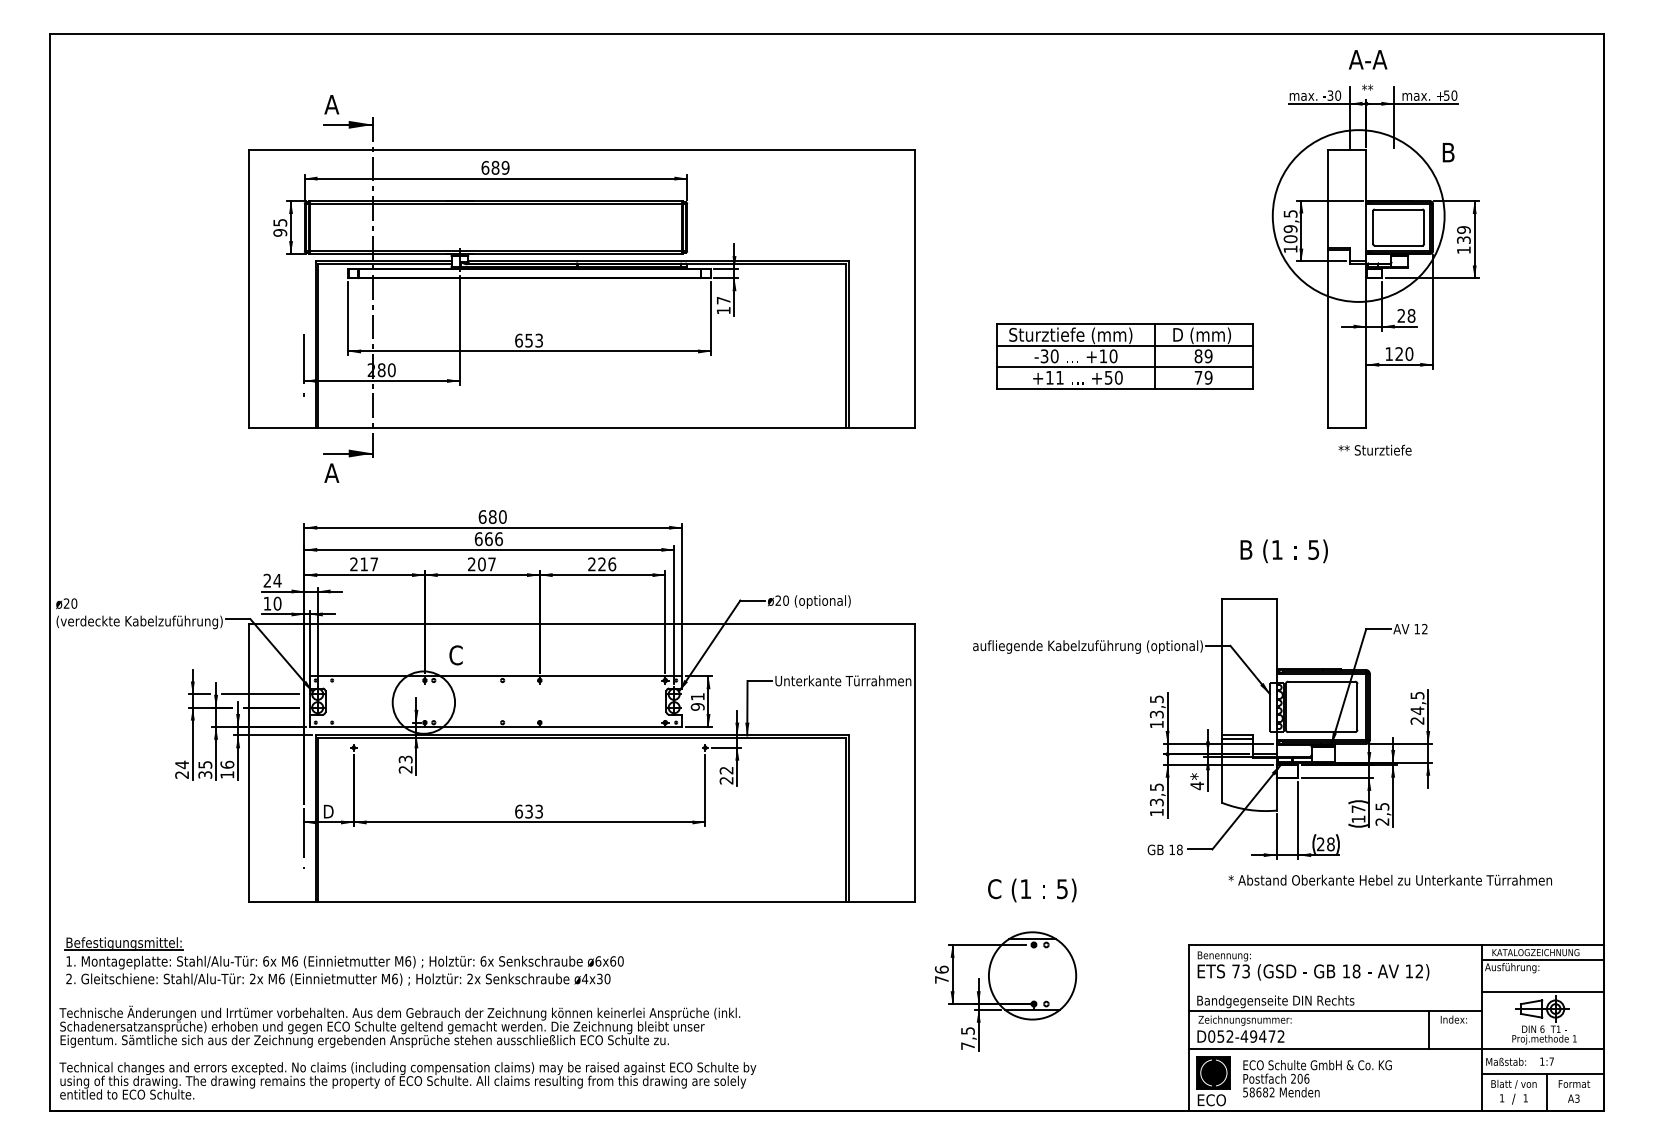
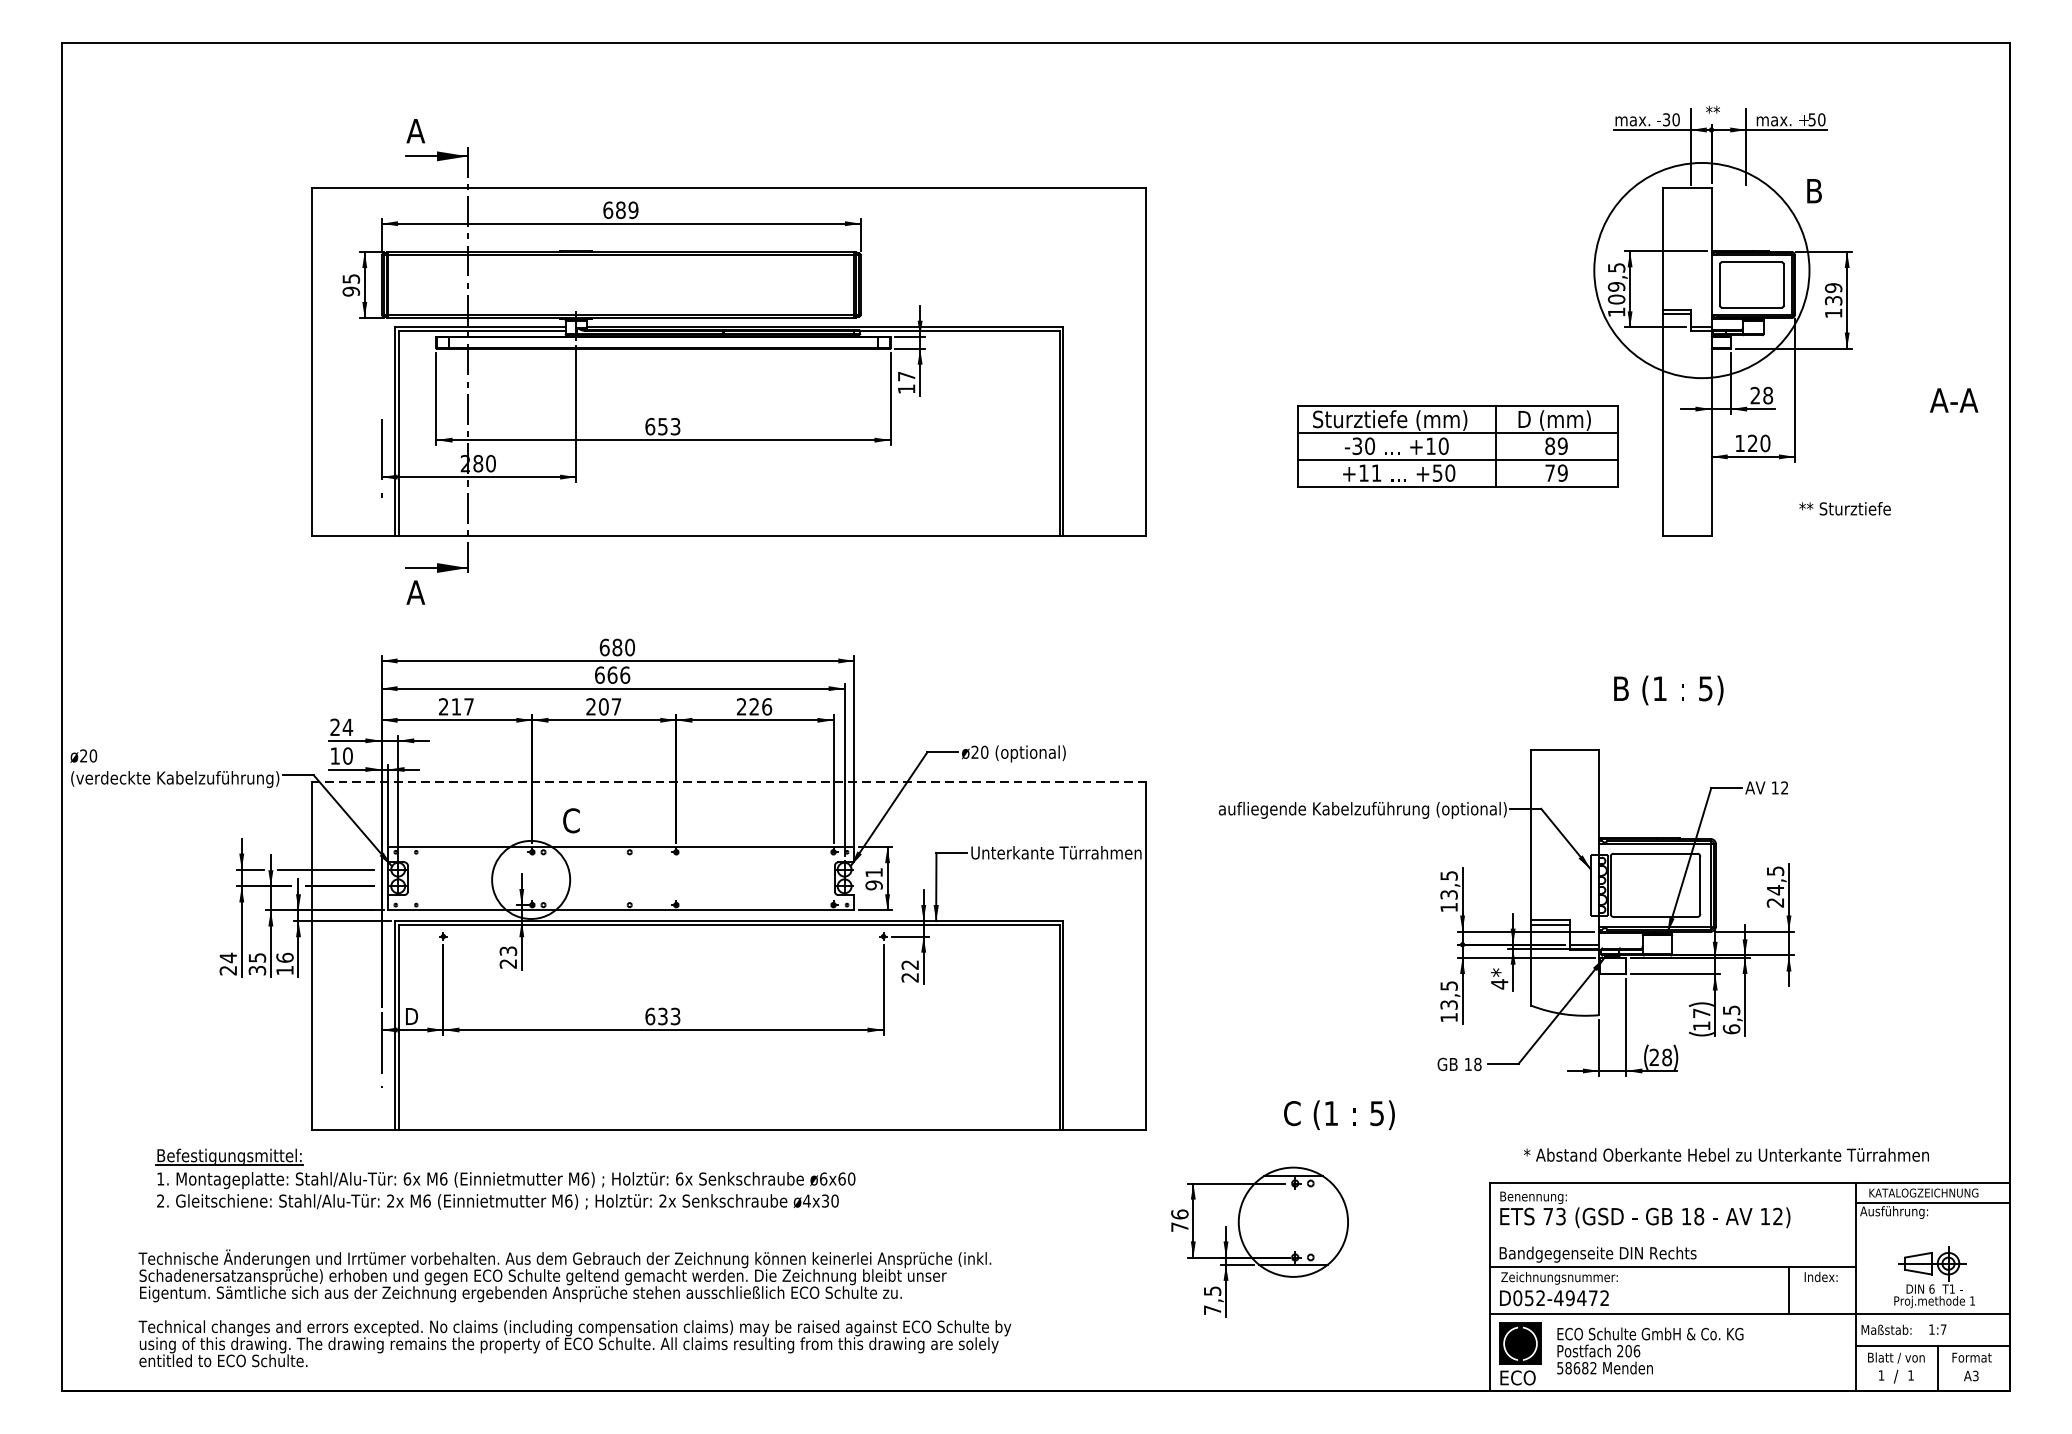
text: (1367, 59) -> (1953, 400), moved
part: (1124, 356) -> (1457, 446), moved
text: (1374, 449) -> (1844, 507), moved
text: (1283, 551) -> (1667, 690), moved
line: (581, 624) -> (728, 782), solid -> dashed
text: (1382, 821) -> (1731, 1028), 2,5 -> 6,5
text: (1389, 879) -> (1725, 1154), moved
text: (1032, 890) -> (1339, 1115), moved
part: (343, 961) -> (504, 1179), moved
line: (1542, 992) -> (1932, 1243), removed
part: (411, 1047) -> (579, 1301), moved

